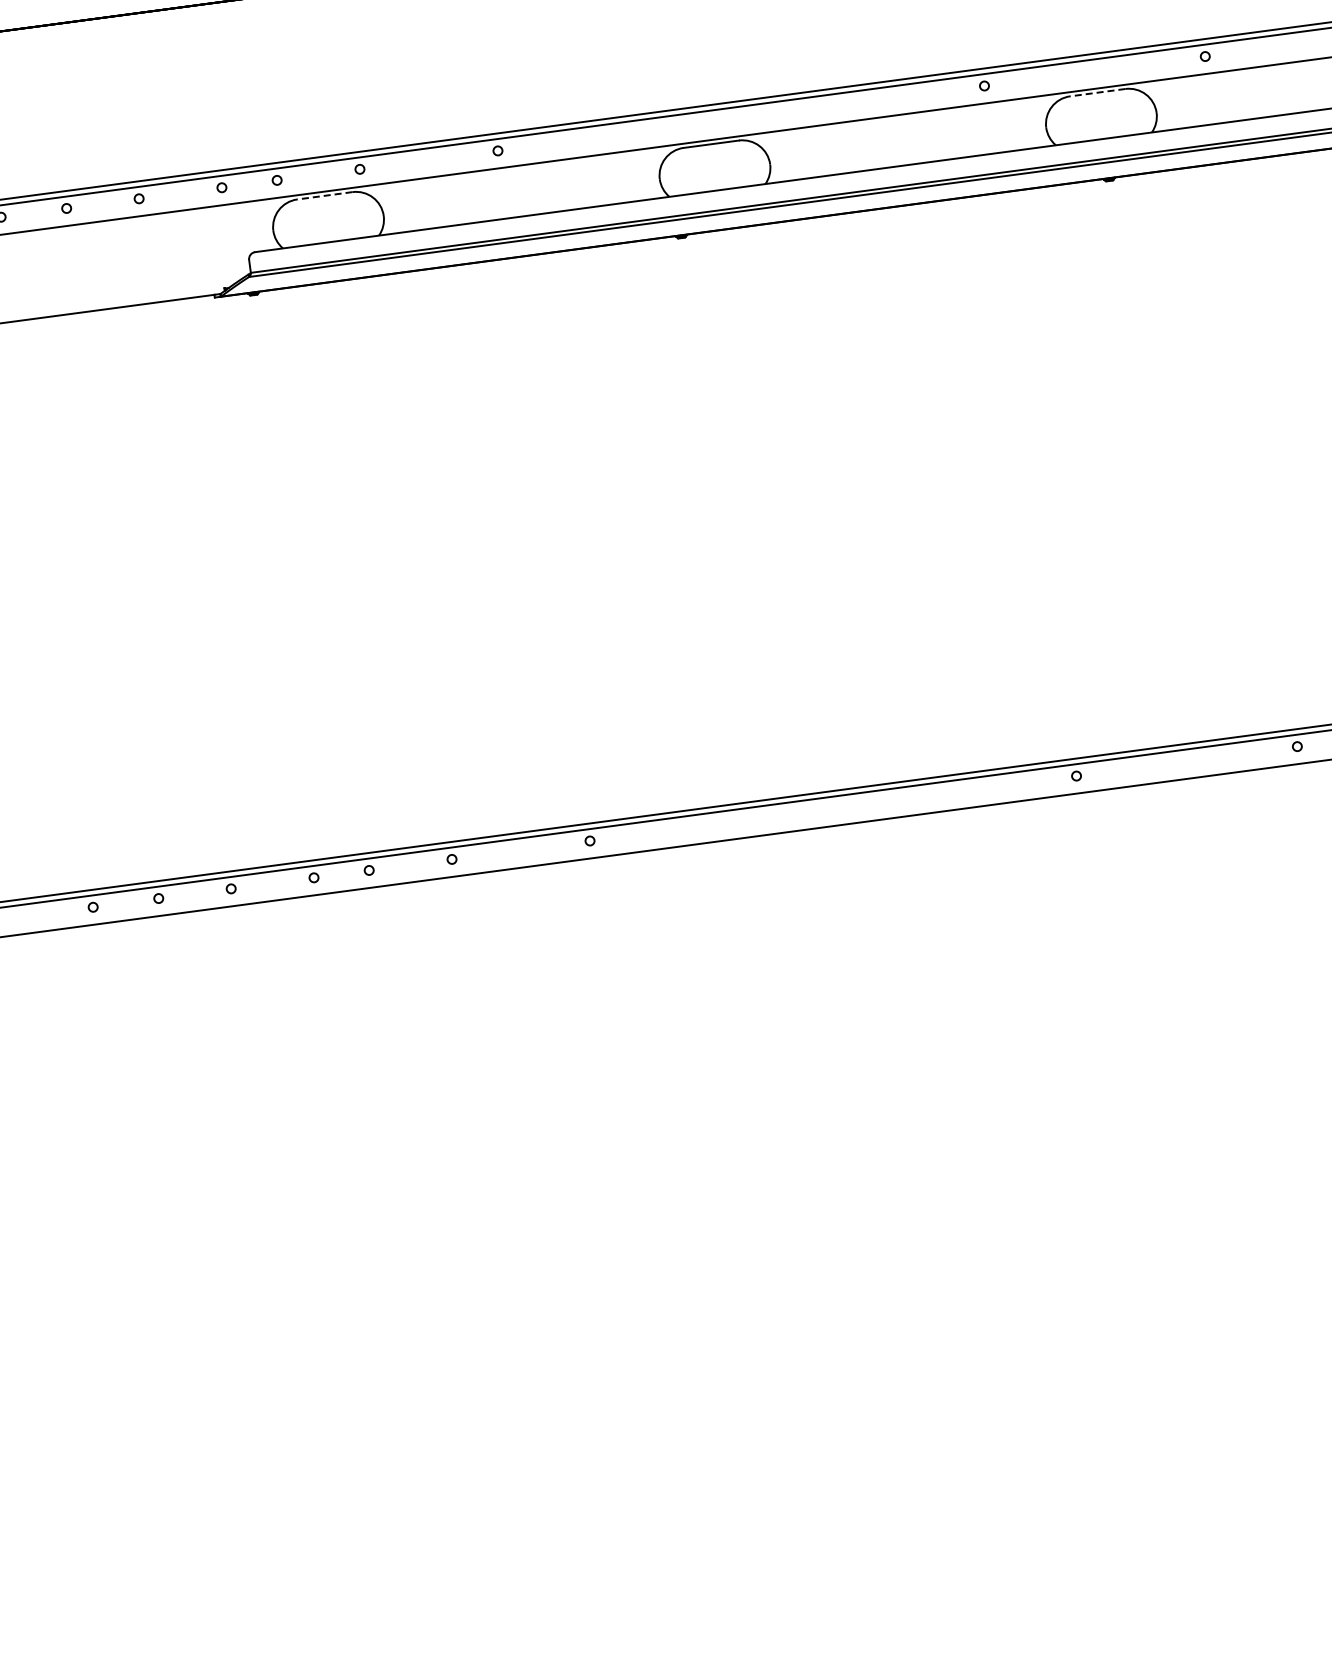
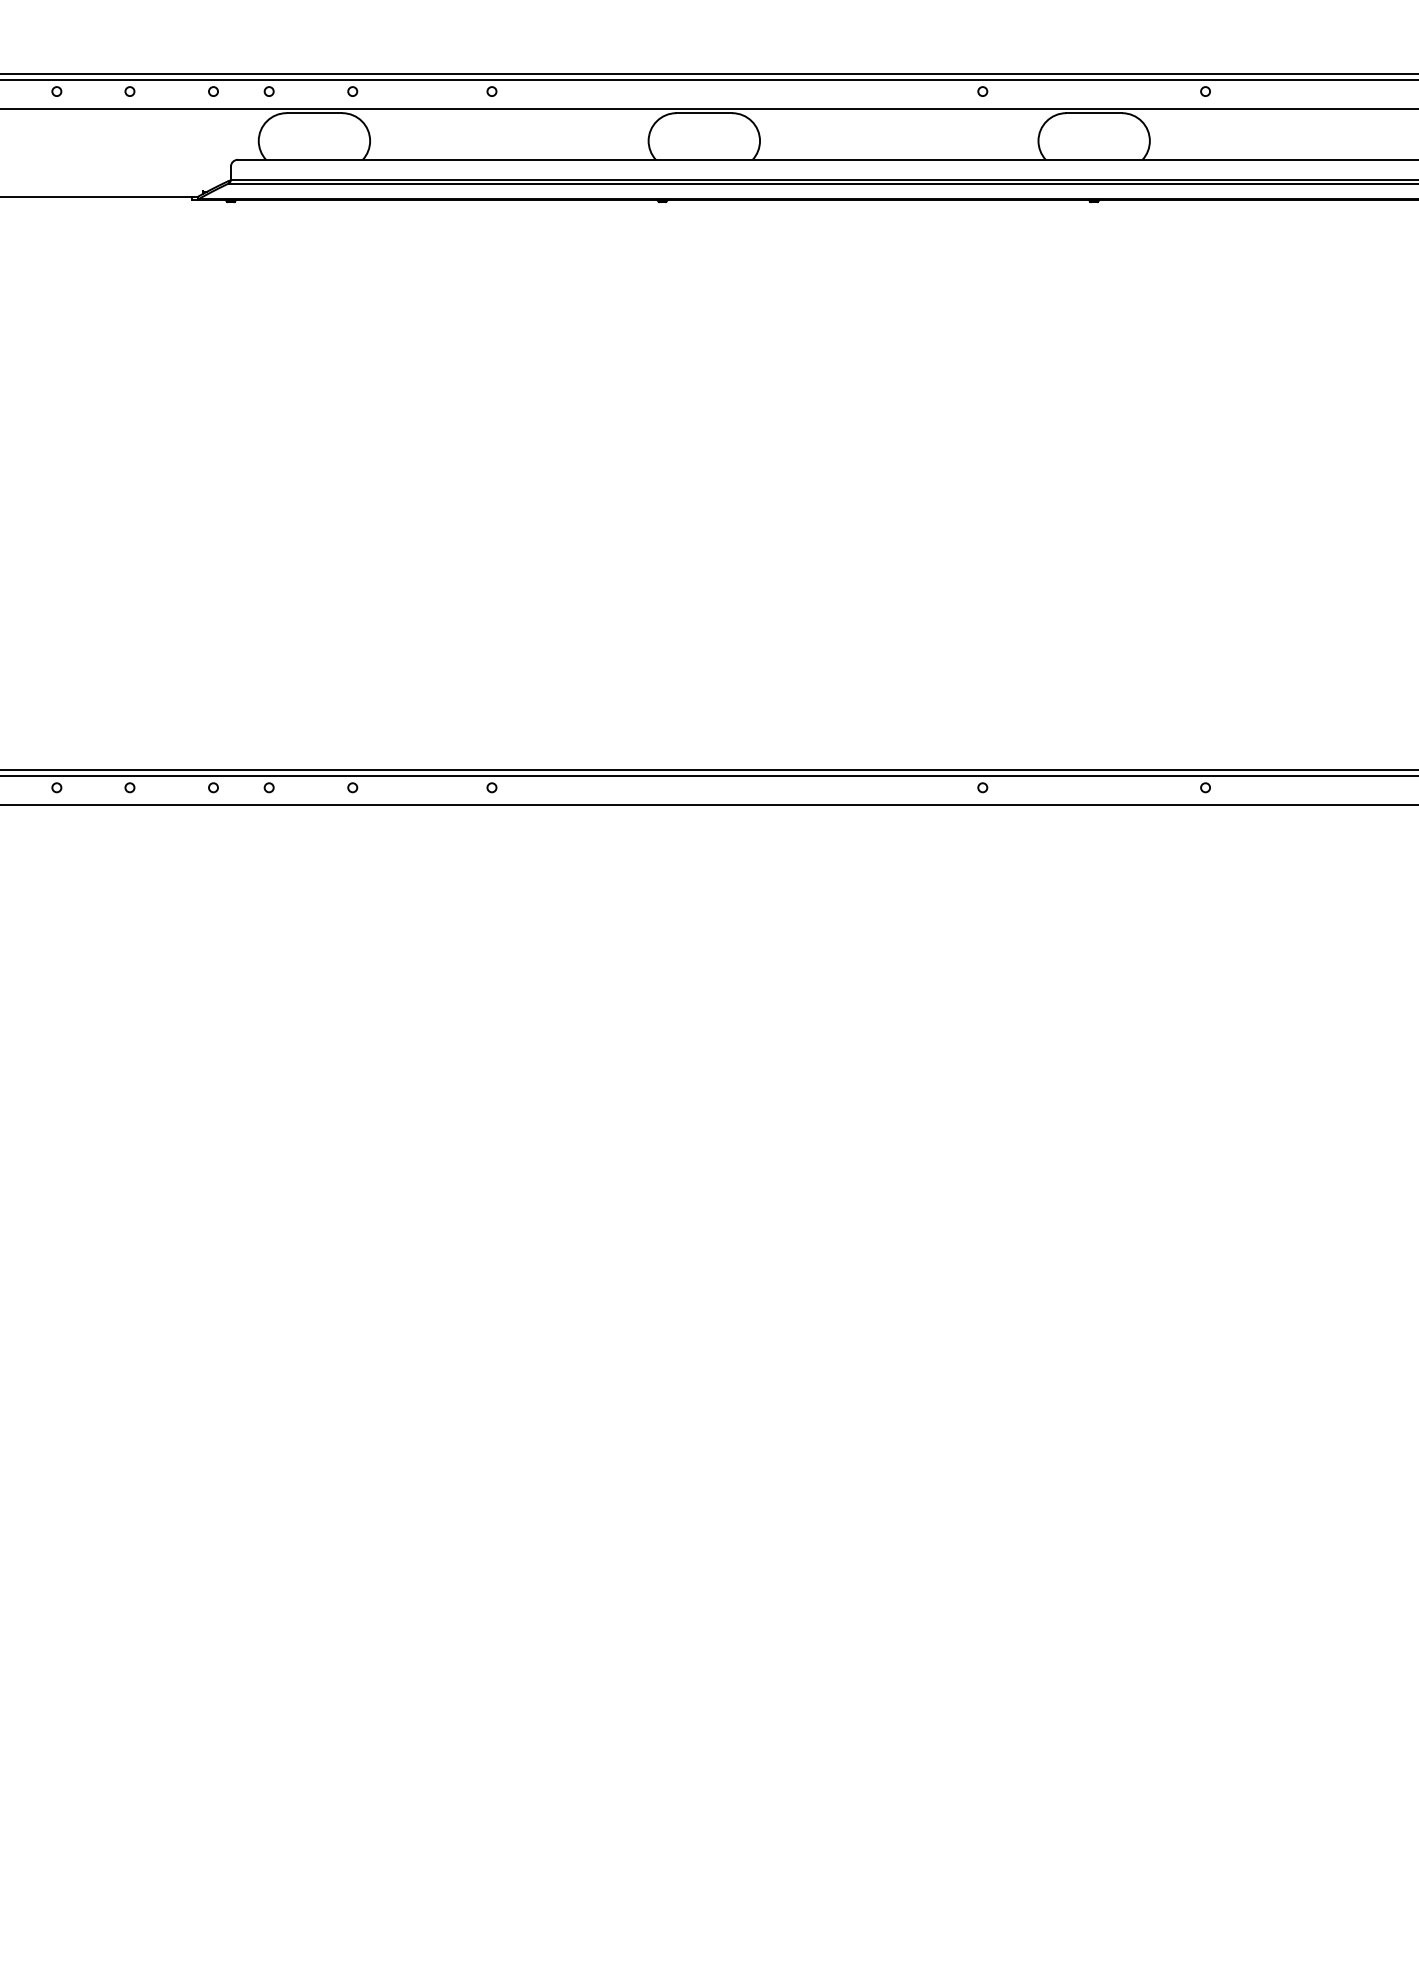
line: (1098, 92) -> (1094, 113), dashed -> solid
line: (324, 196) -> (314, 113), dashed -> solid

